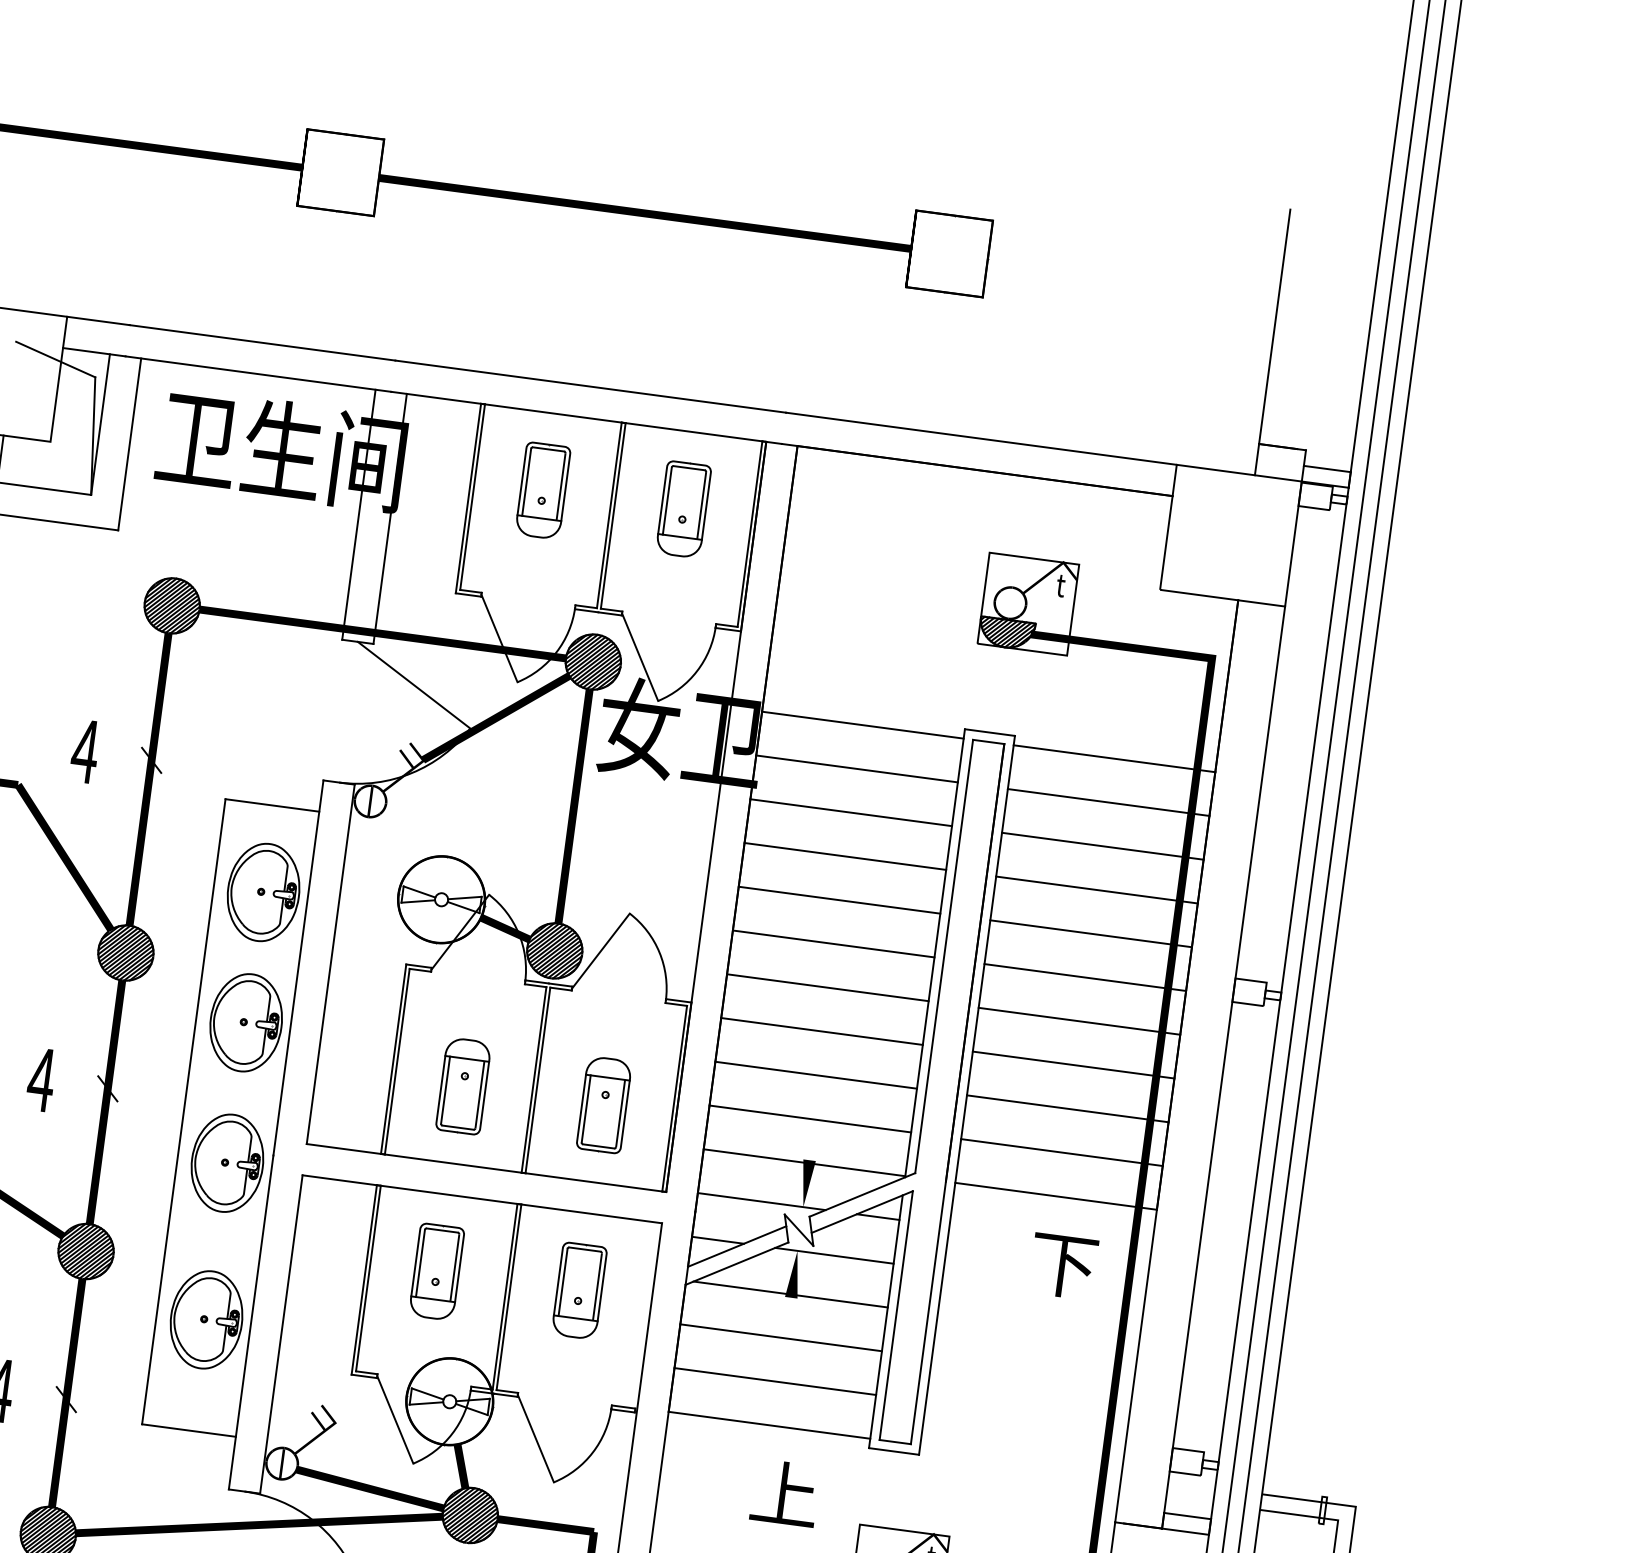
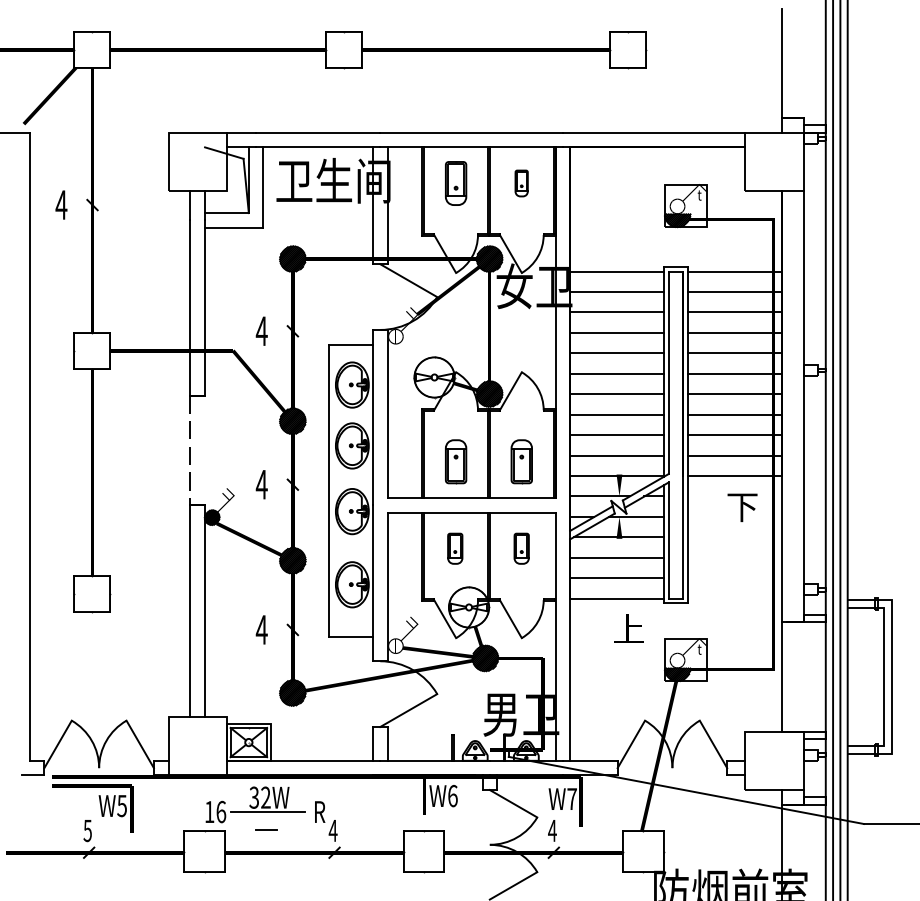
part: (683, 509) -> (521, 183), size x0.6
part: (437, 1271) -> (455, 548), size x0.7
part: (578, 1290) -> (521, 548), size x0.7

